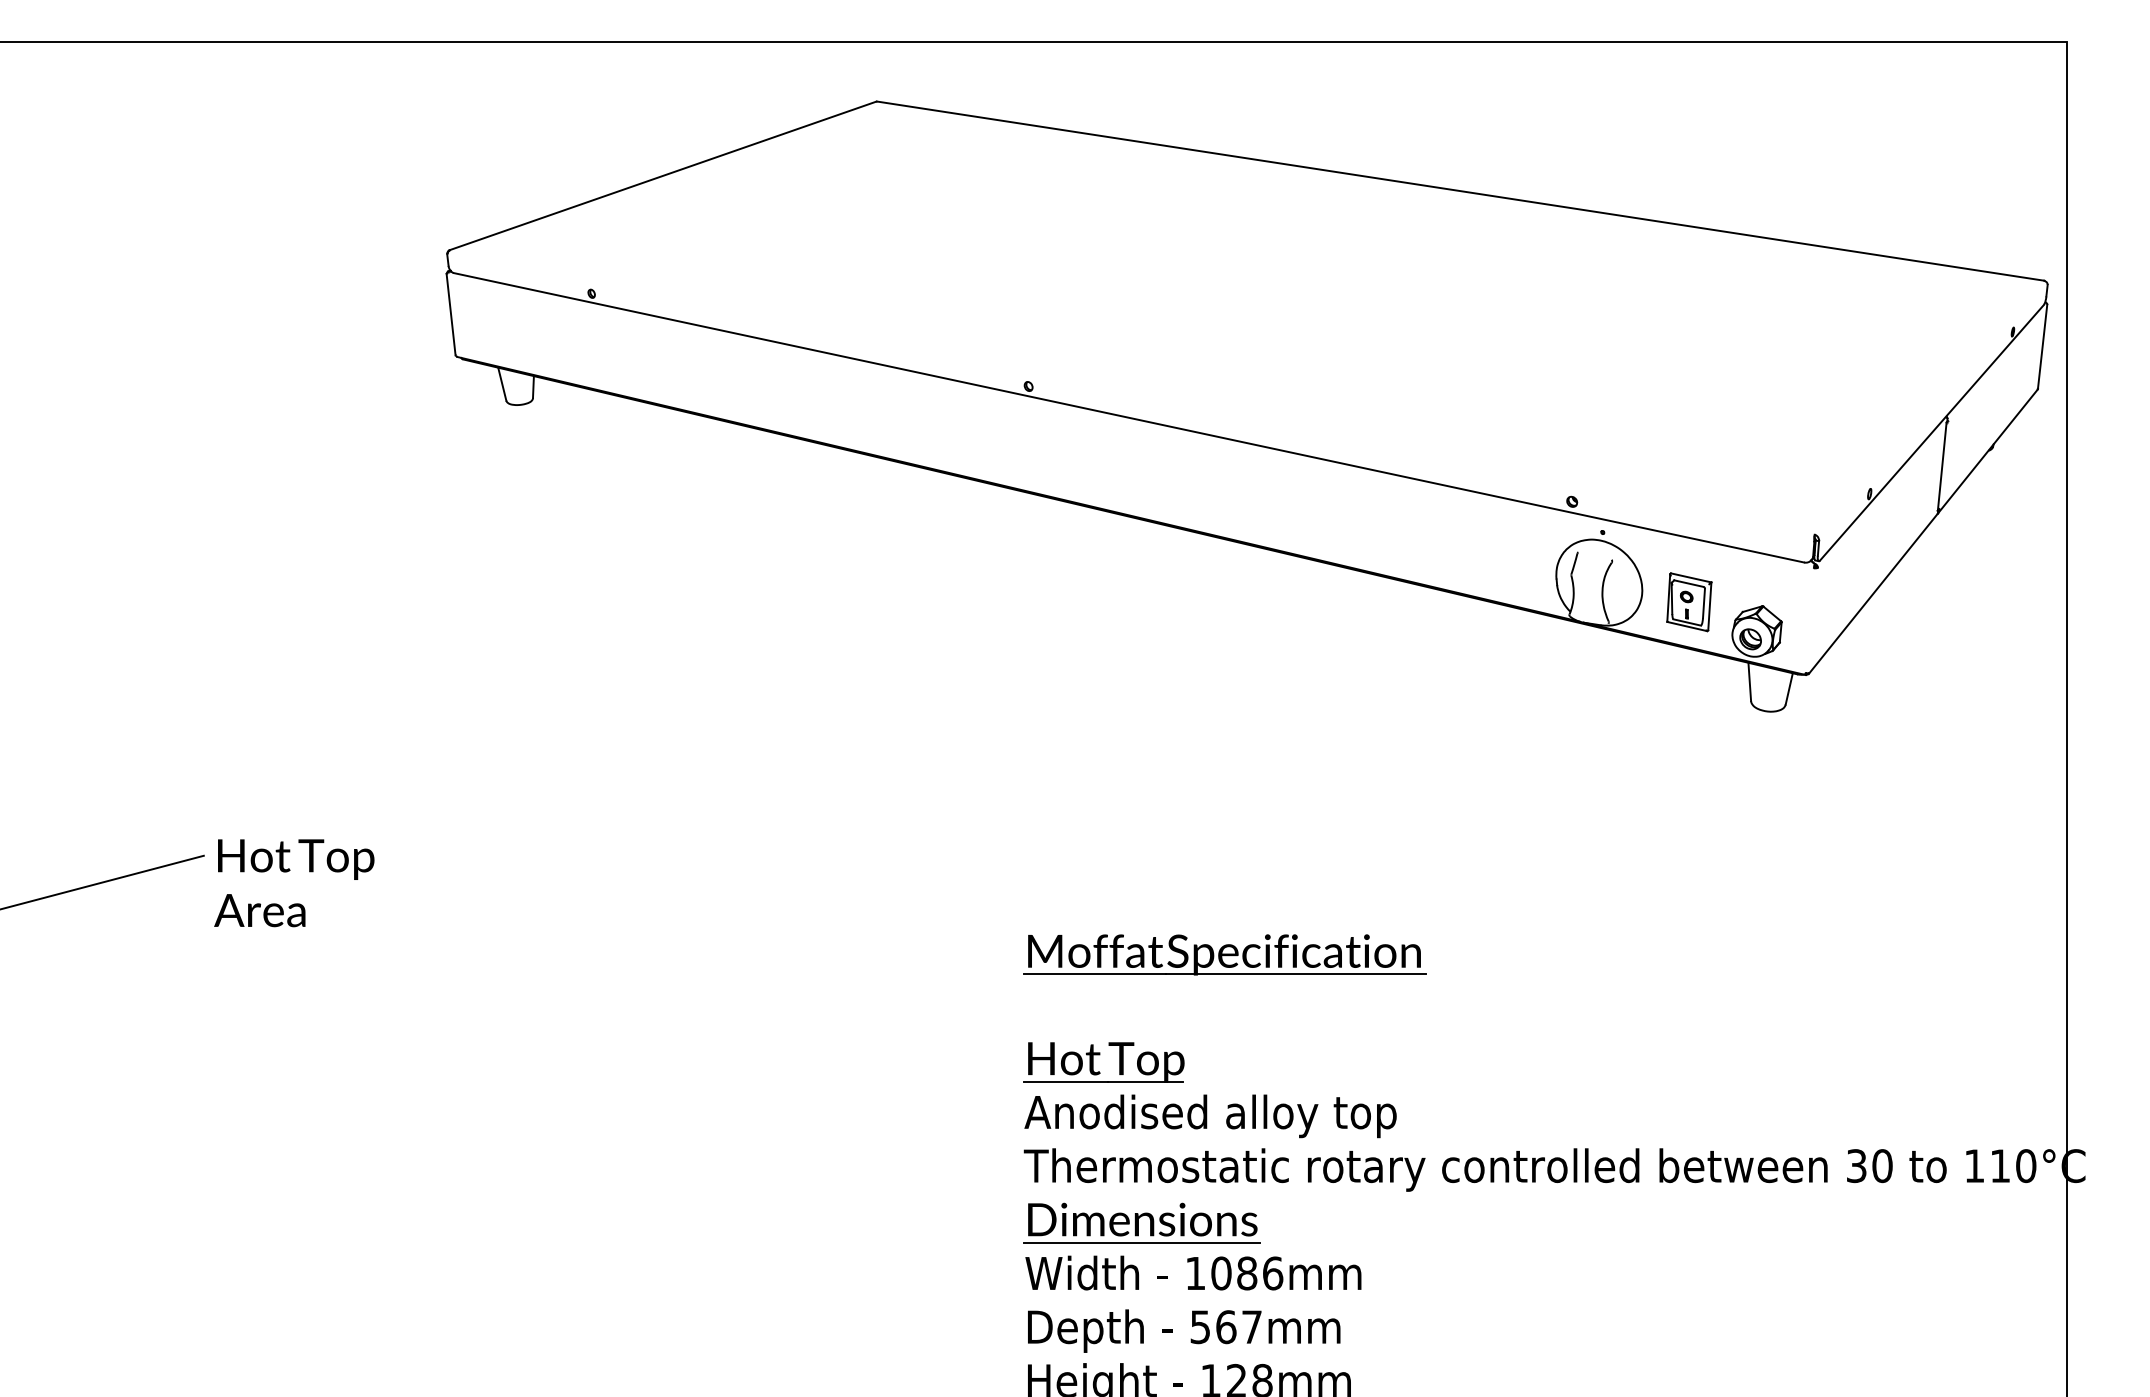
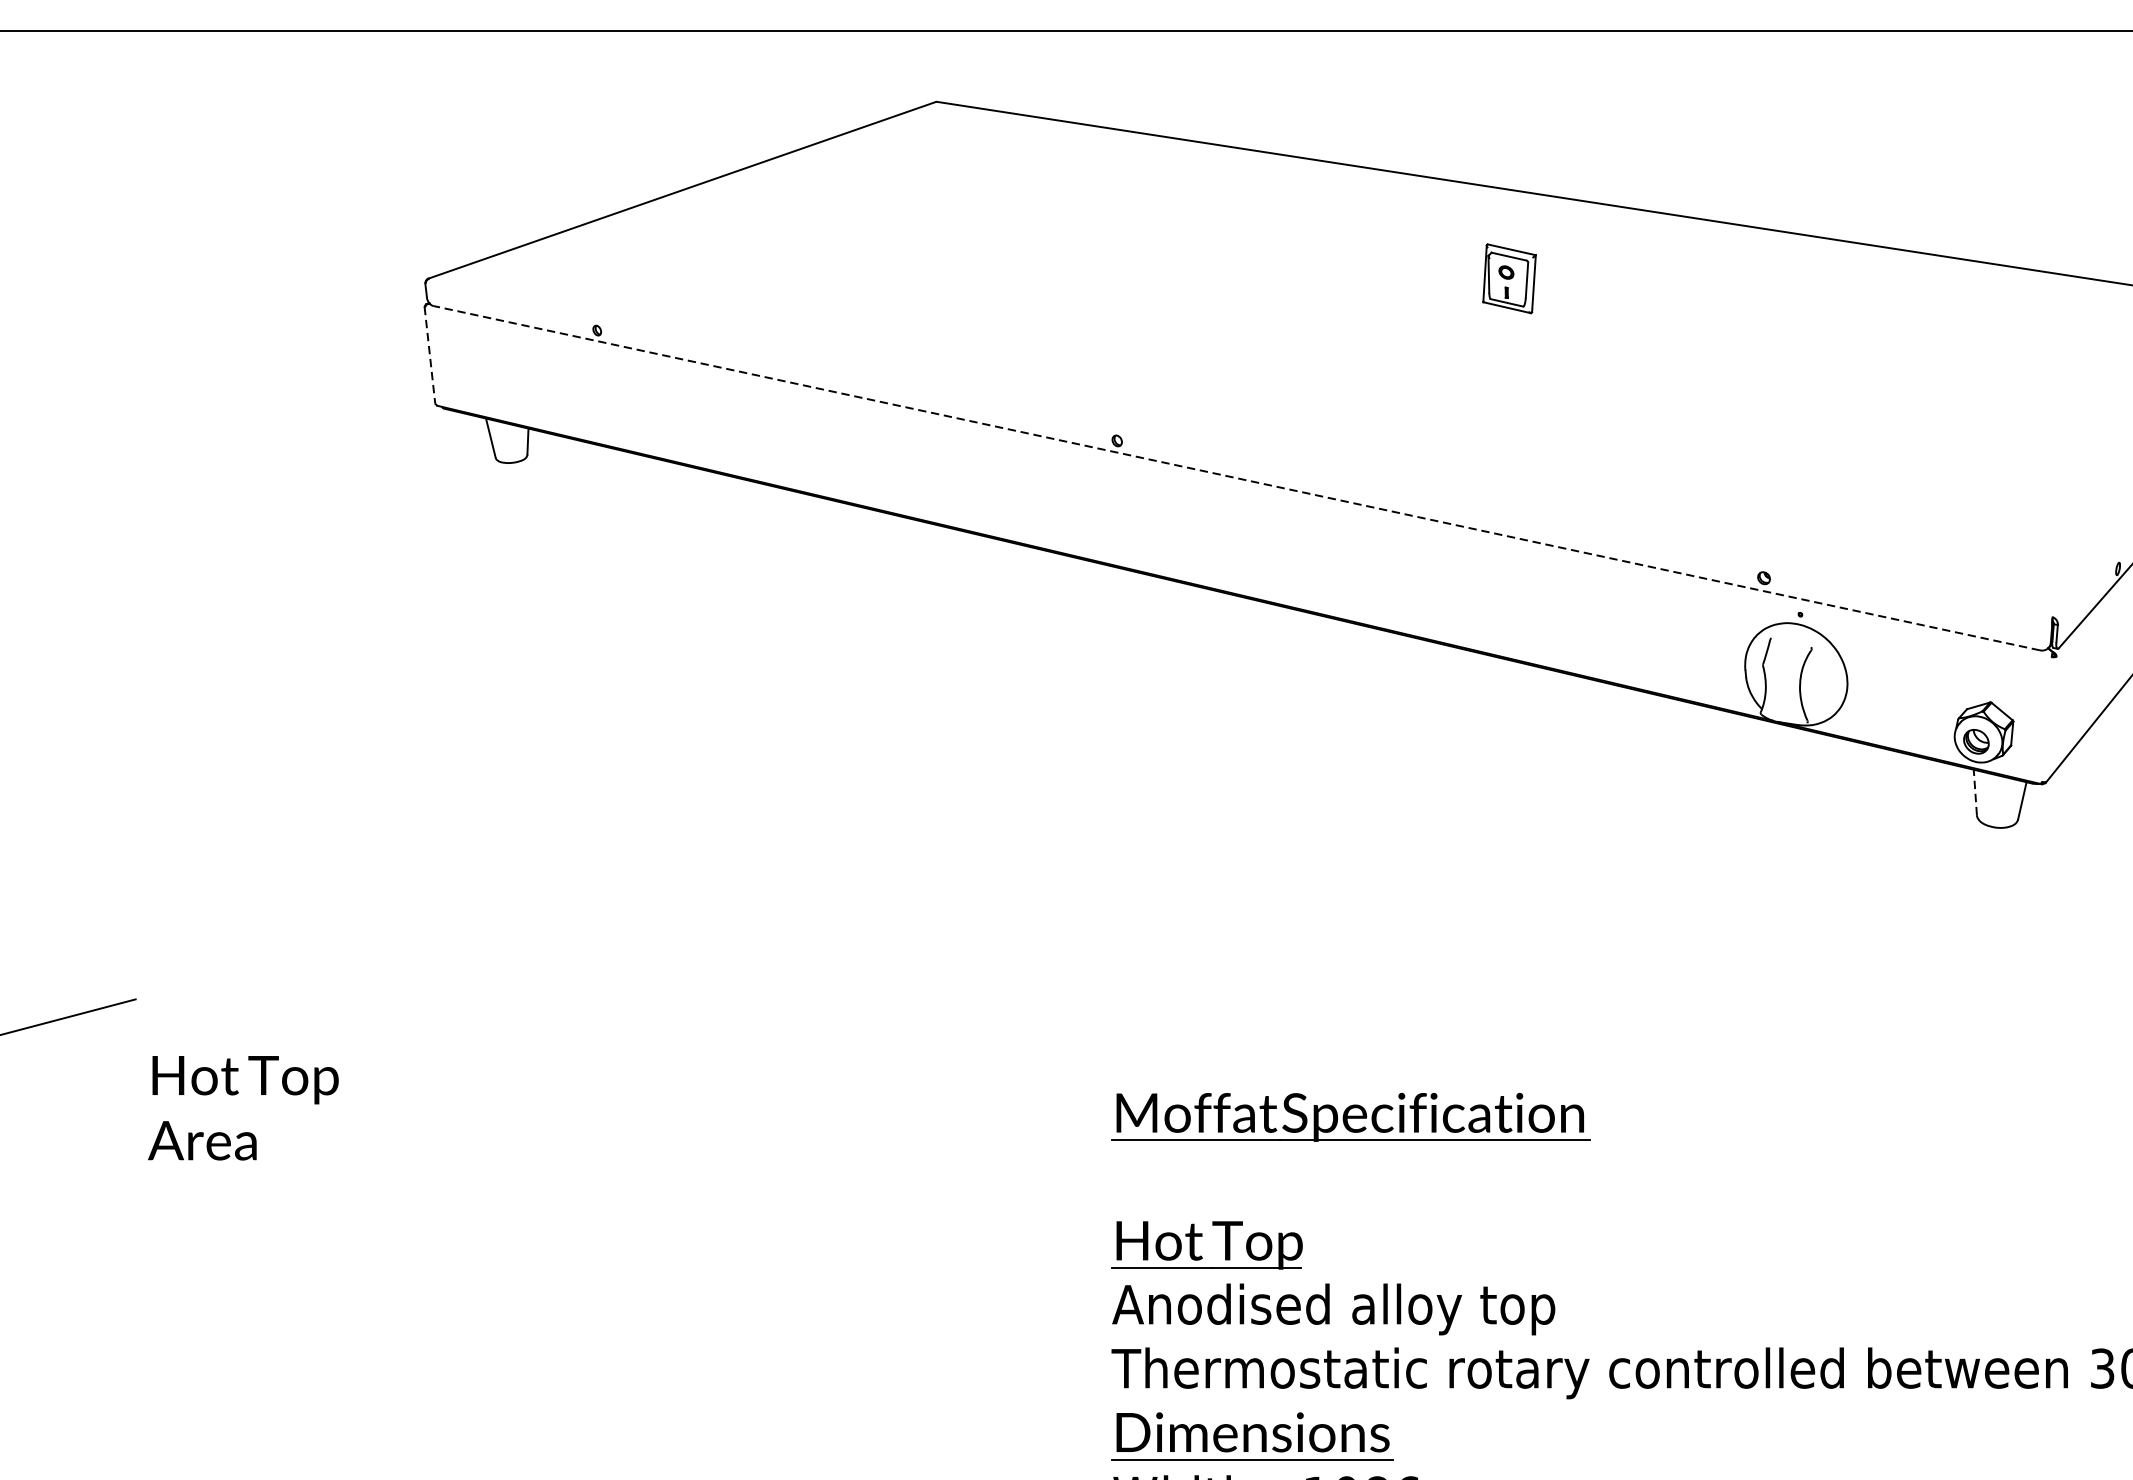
line: (451, 314) -> (430, 355), solid -> dashed
line: (1128, 417) -> (1236, 477), solid -> dashed
part: (1689, 602) -> (1509, 279), moved
line: (1749, 681) -> (1975, 791), solid -> dashed
text: (294, 883) -> (243, 1108), moved

